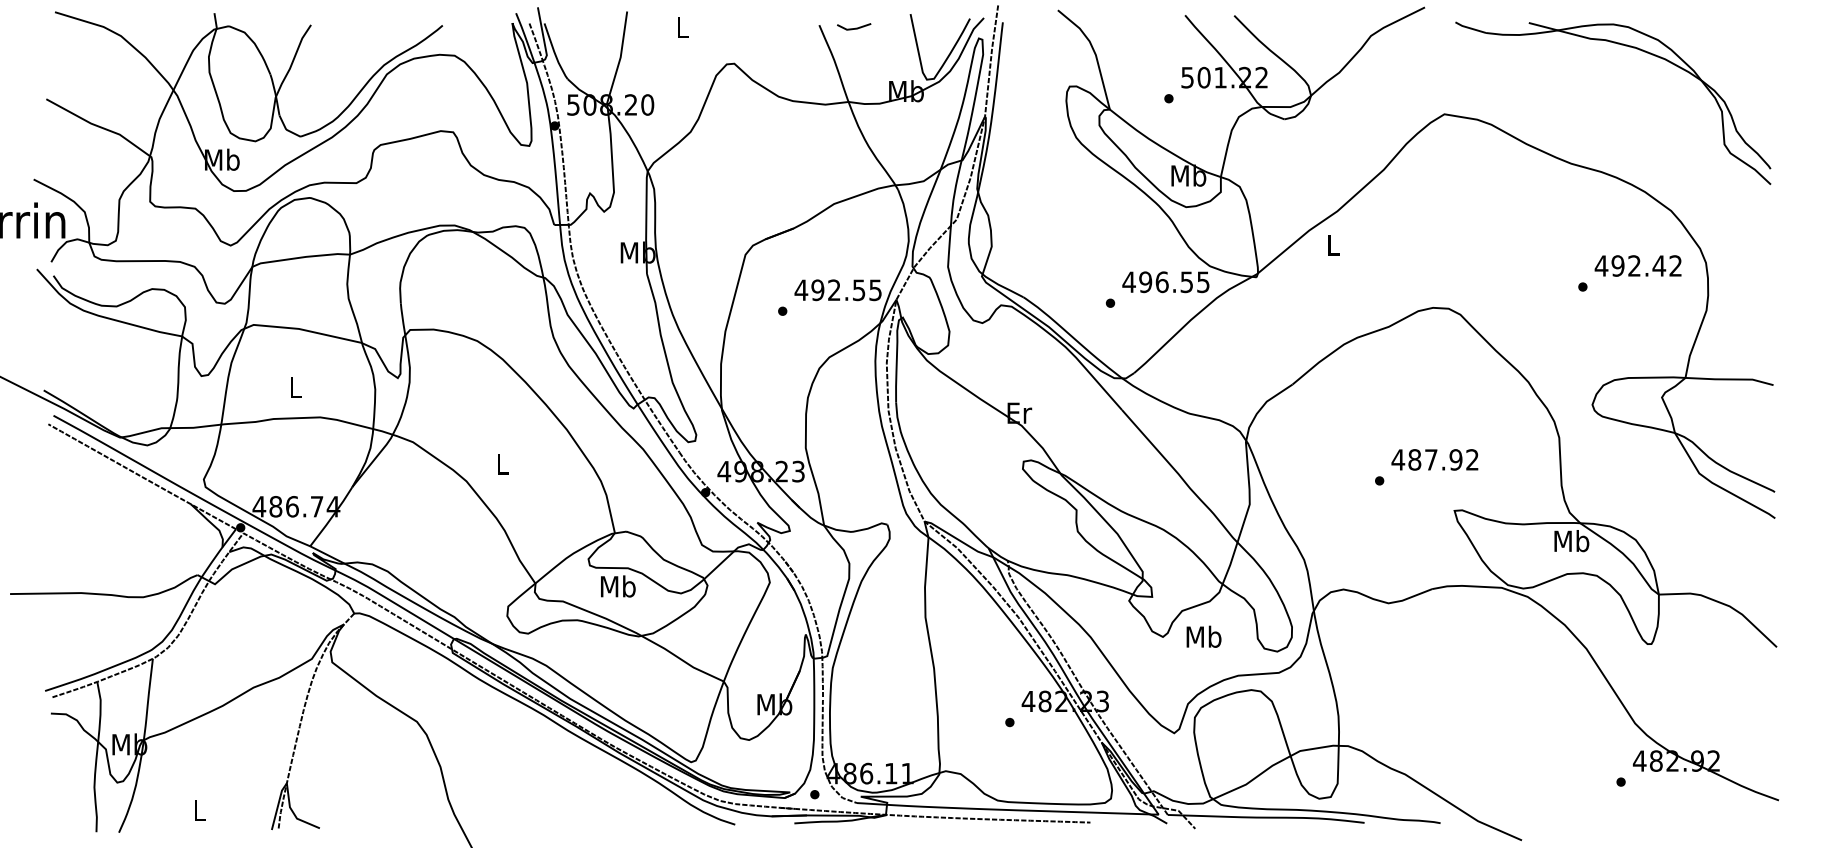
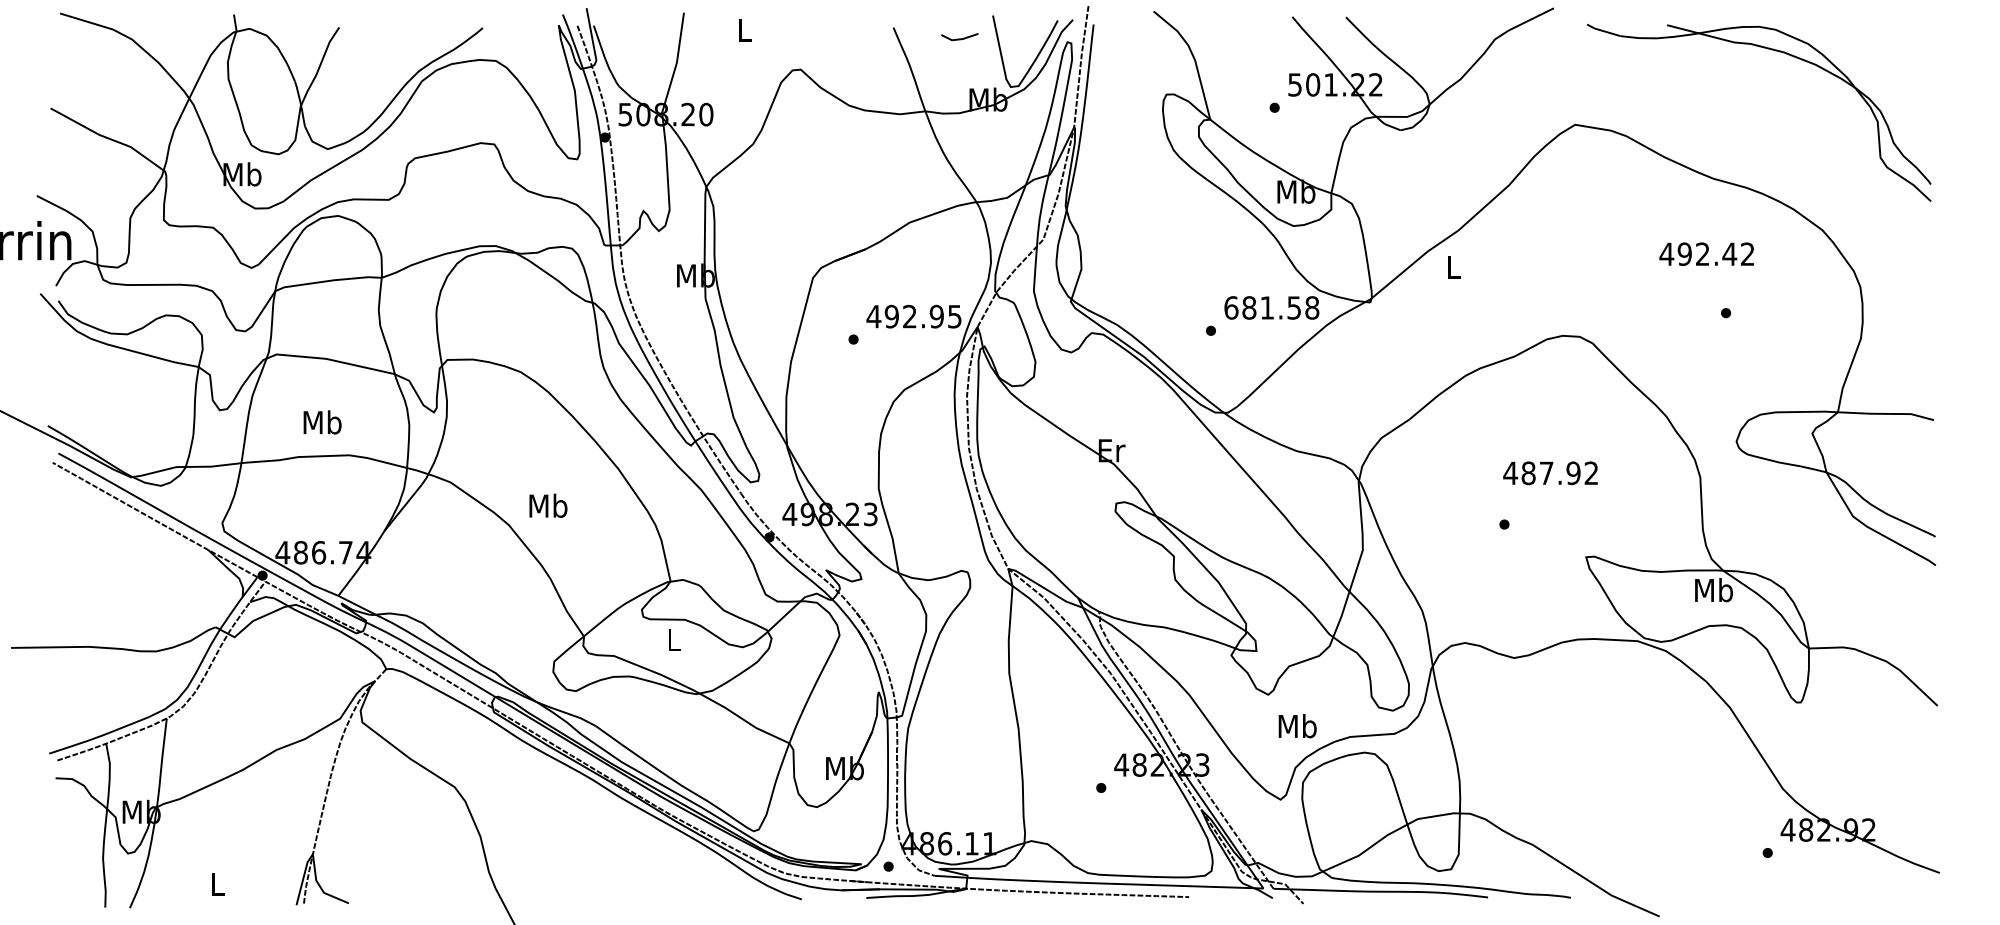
line: (855, 27) -> (961, 37), moved
text: (1637, 265) -> (1706, 253), moved
text: (1165, 282) -> (1270, 308), 496.55 -> 681.58
text: (858, 289) -> (936, 315), 492.55 -> 492.95
text: (295, 387) -> (322, 422), L -> Mb
text: (1434, 459) -> (1550, 472), moved
text: (502, 463) -> (548, 505), L -> Mb
text: (618, 586) -> (674, 639), Mb -> L
text: (1203, 636) -> (1297, 725), moved

